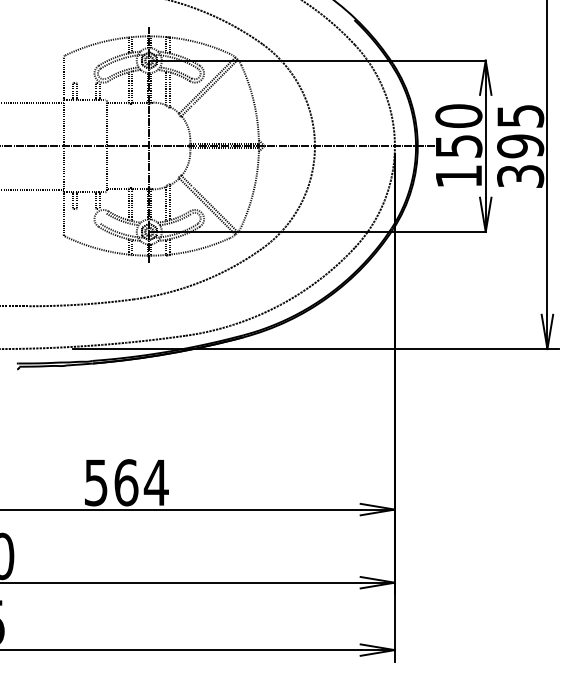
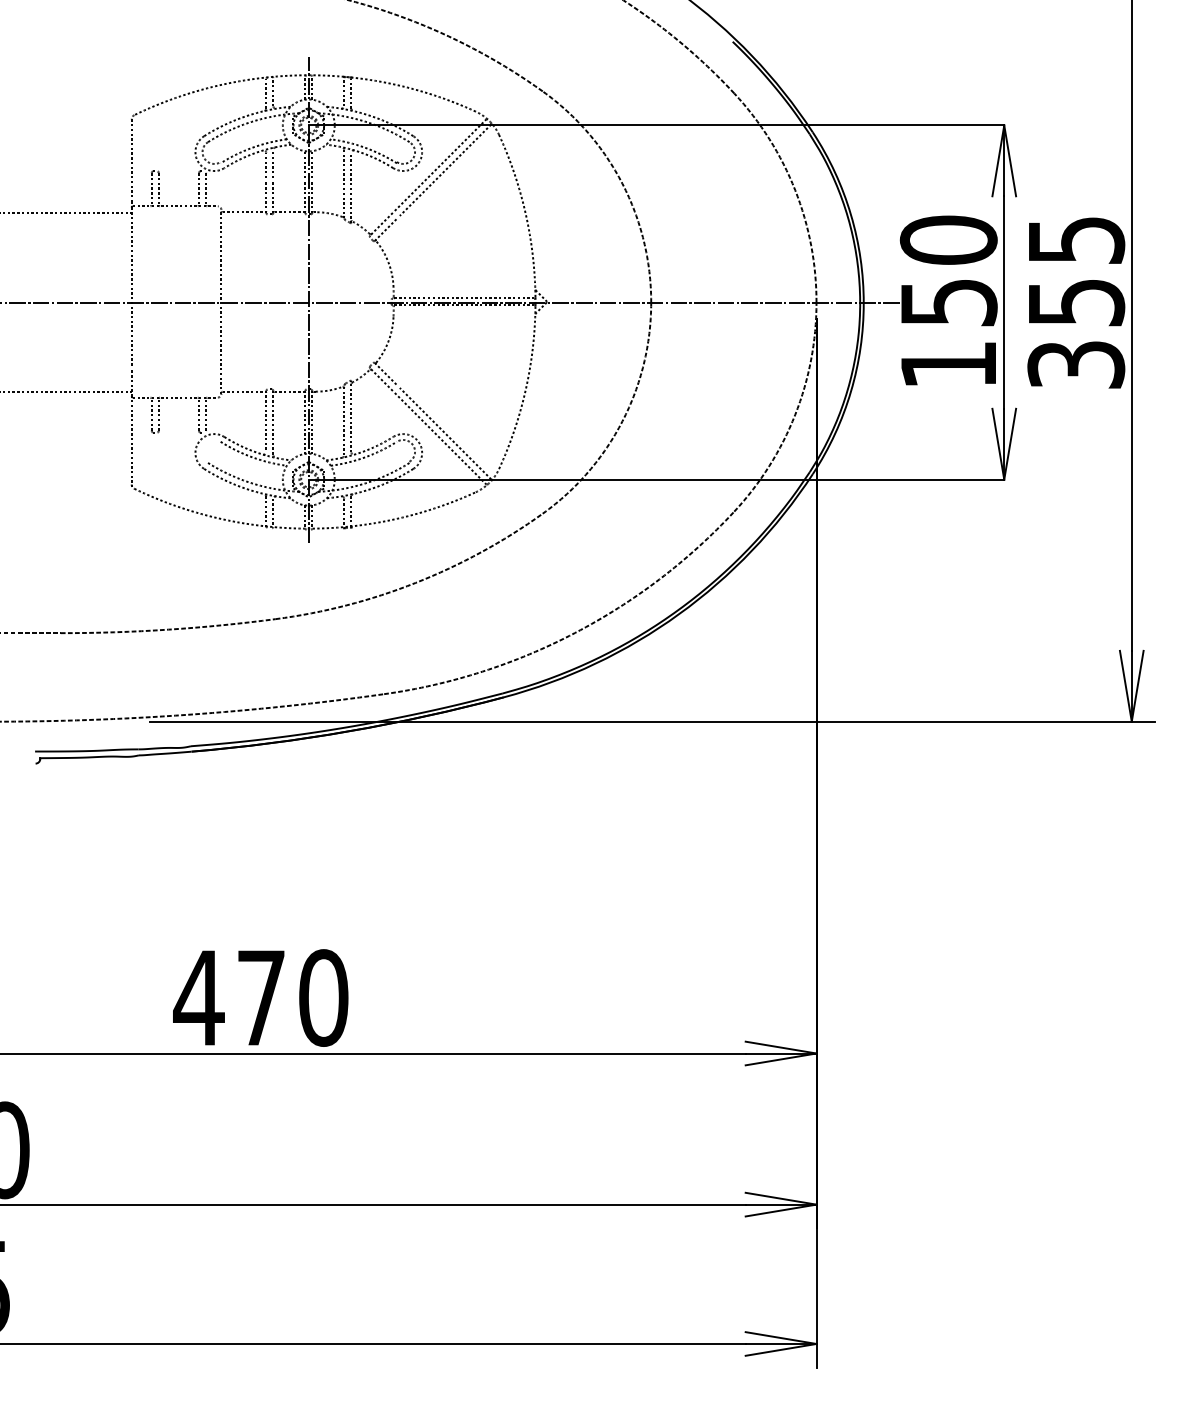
text: (520, 146) -> (1076, 302), 395 -> 355
text: (125, 482) -> (259, 997), 564 -> 470

